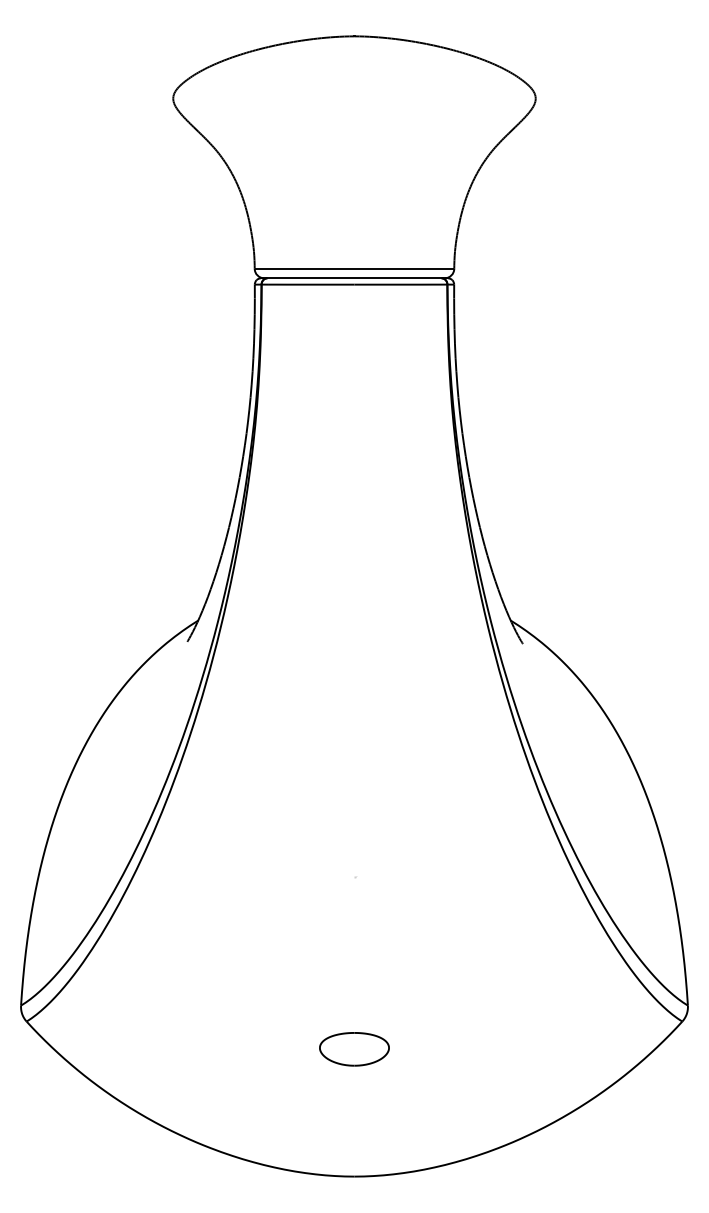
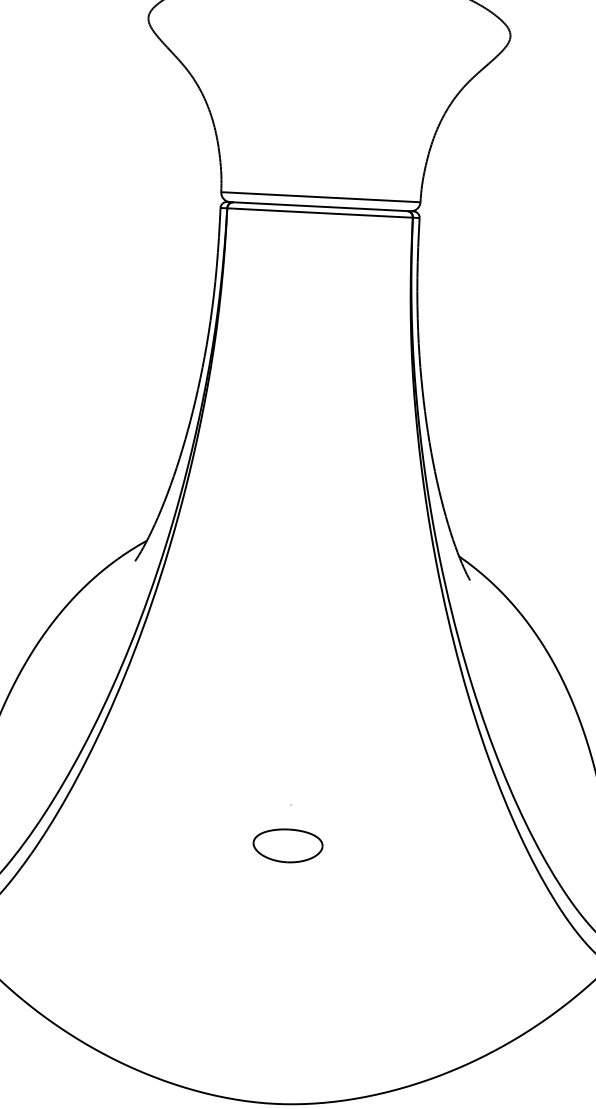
part: (354, 1049) -> (288, 846), moved

